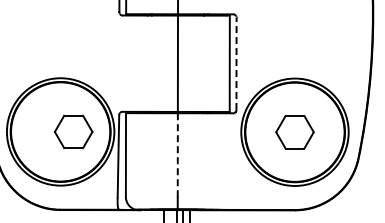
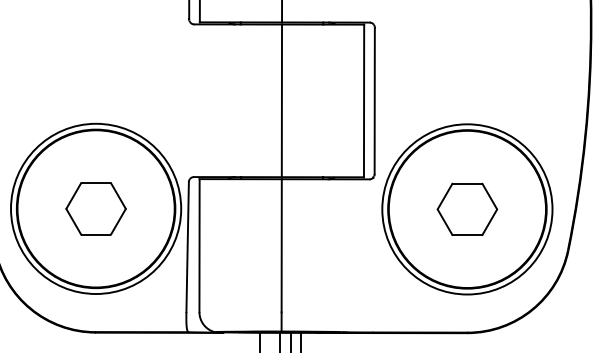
line: (236, 63) -> (374, 100), dashed -> solid
part: (73, 131) -> (95, 208), moved
line: (177, 155) -> (281, 246), dashed -> solid

